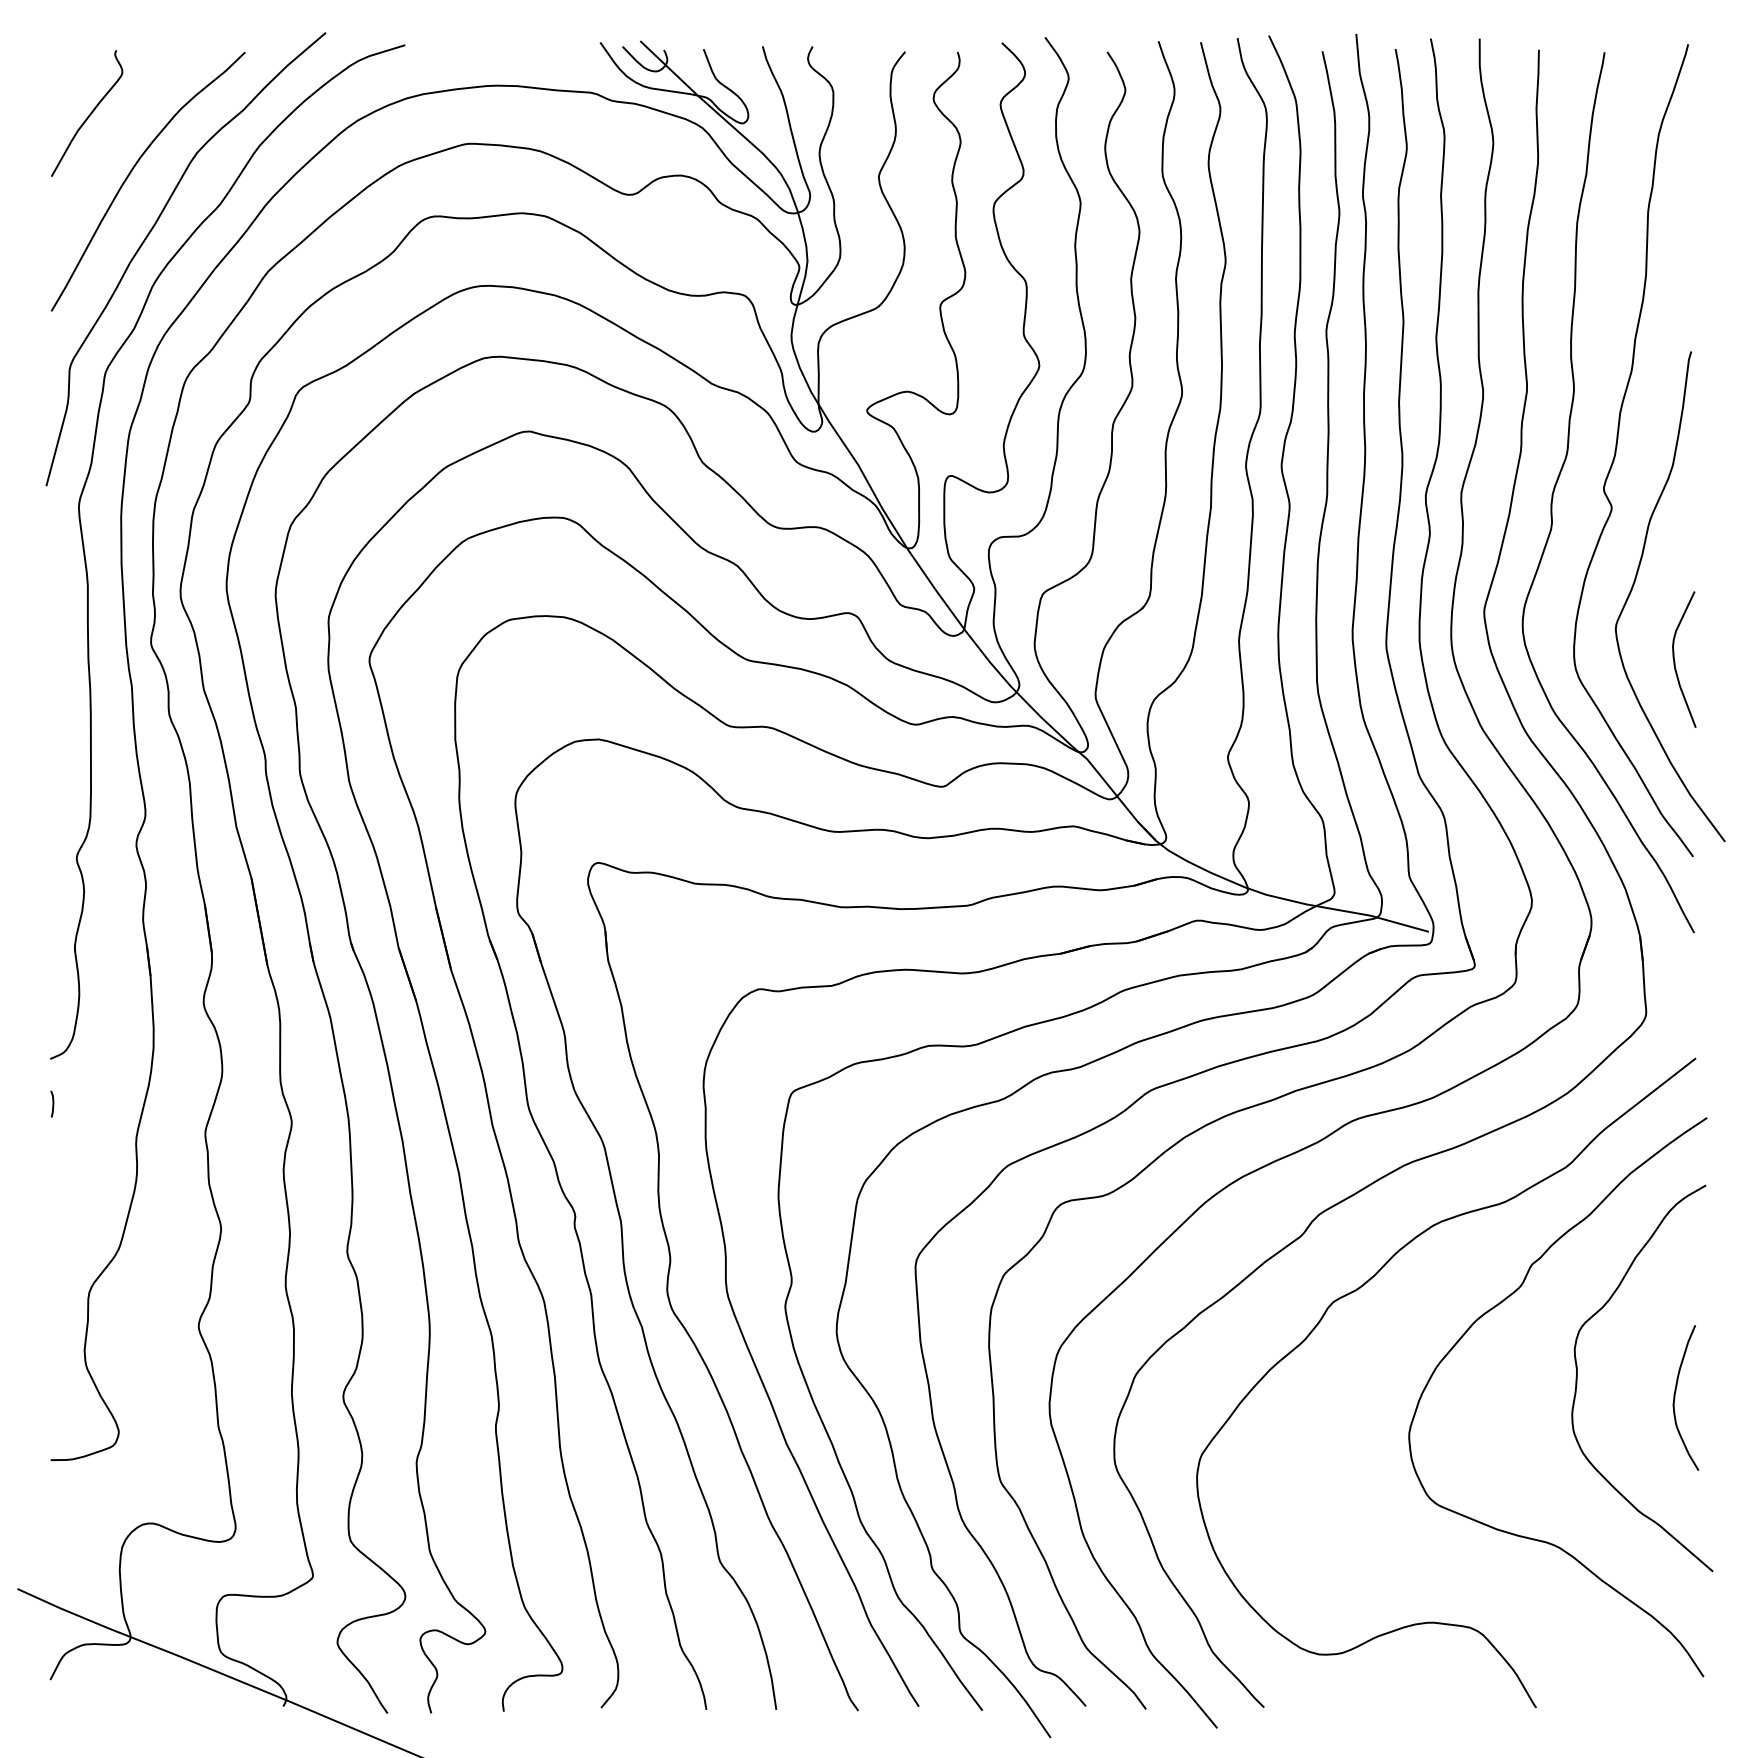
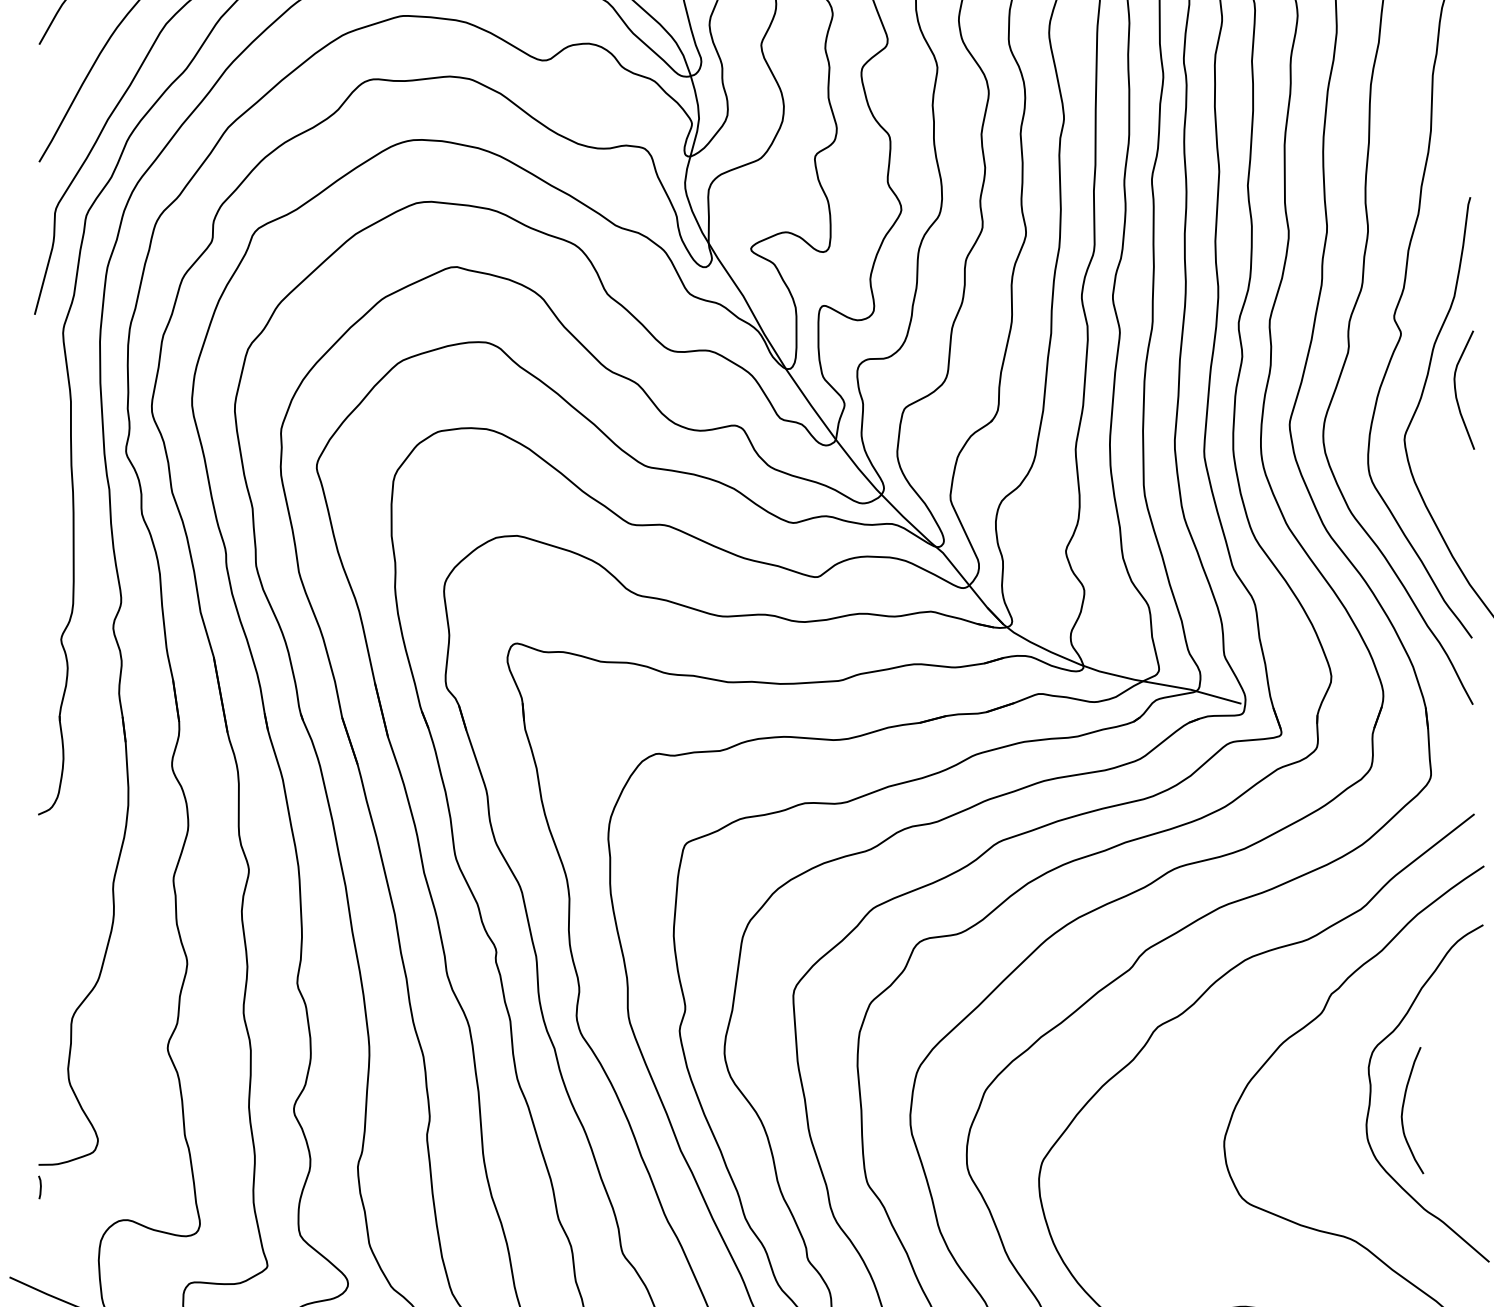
curve: (1675, 661) -> (1456, 391), moved
line: (52, 1103) -> (40, 1186), moved
curve: (1675, 1397) -> (1403, 1110), moved

